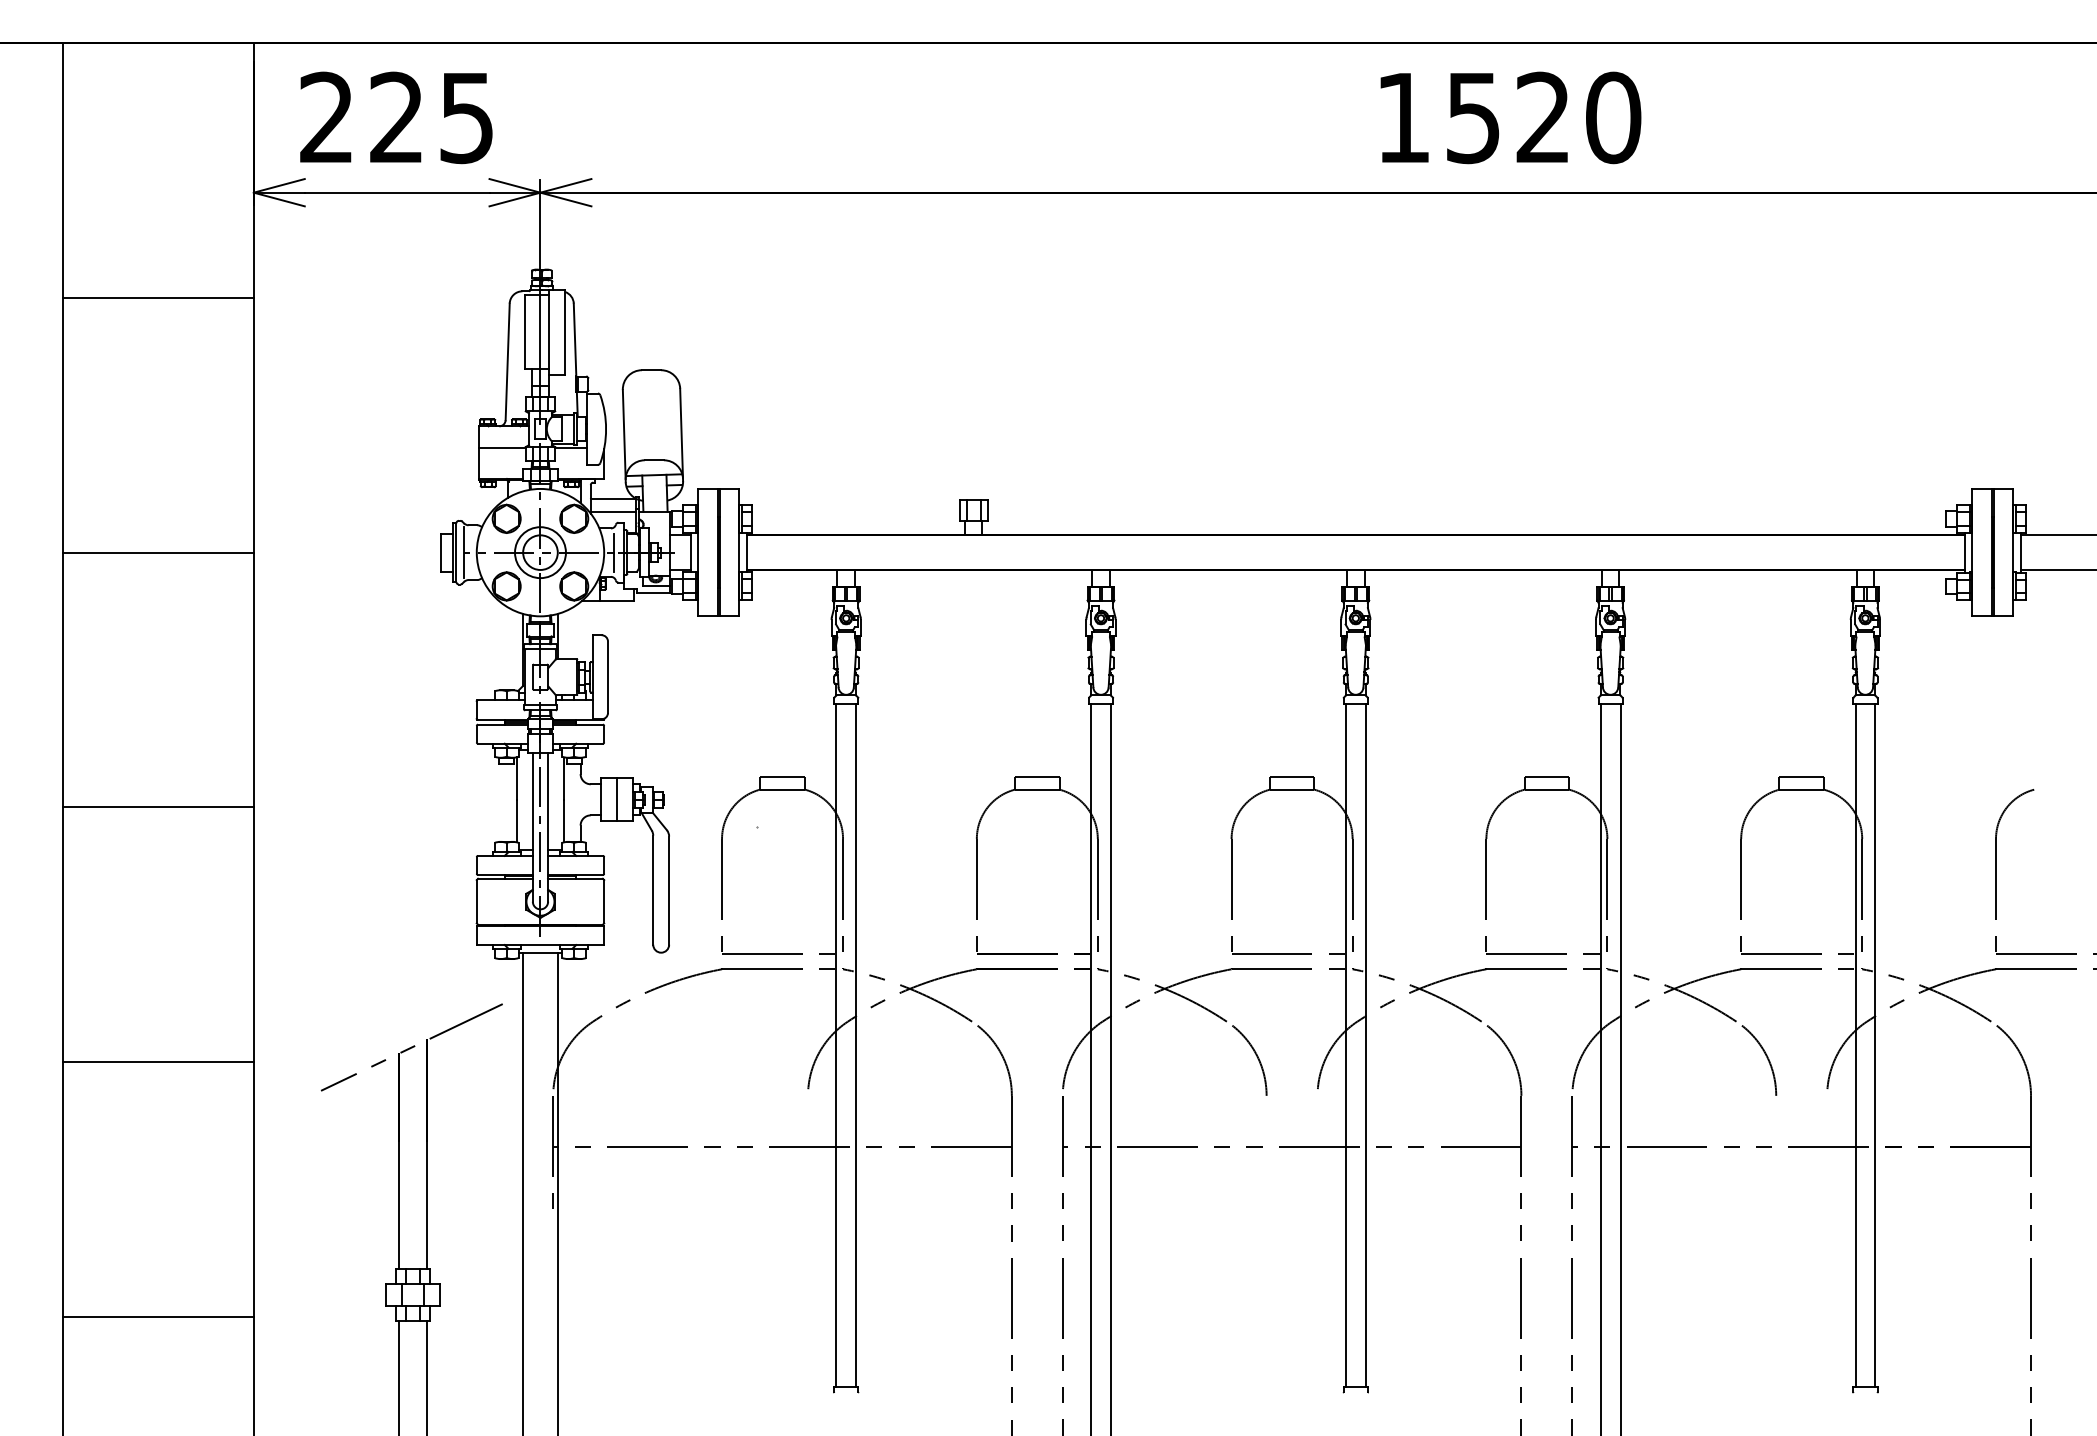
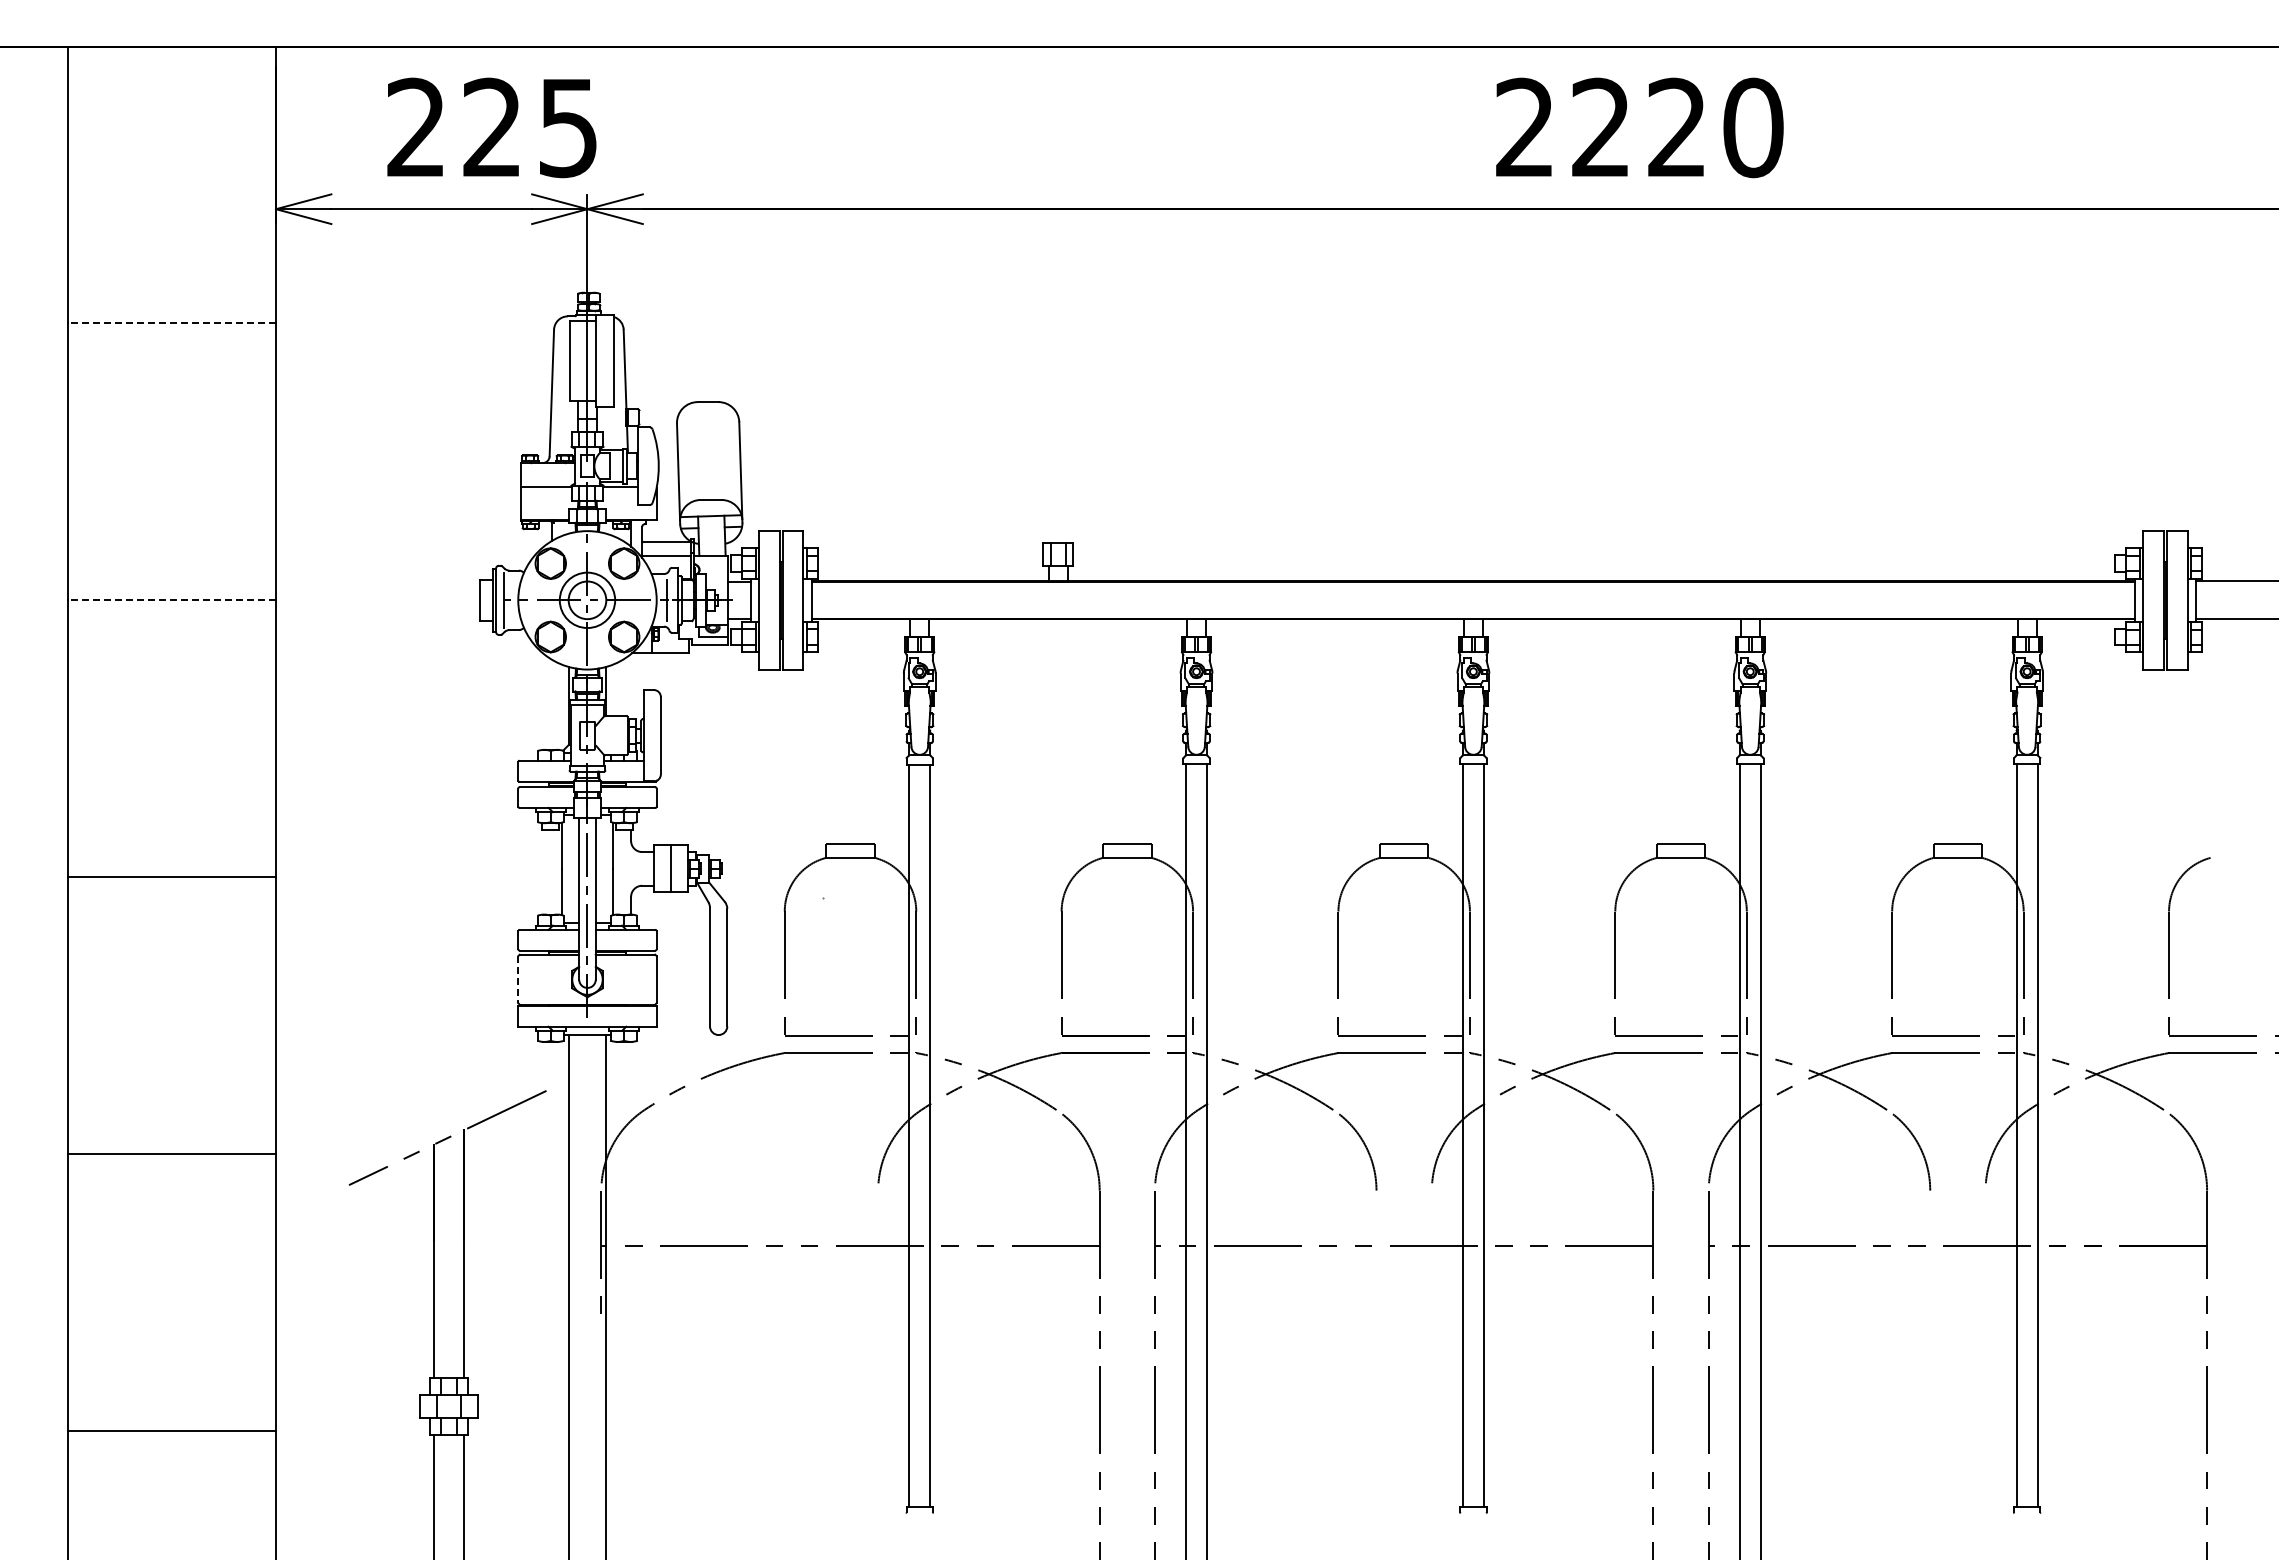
text: (396, 117) -> (491, 127), moved
text: (1437, 117) -> (1562, 127), 1520 -> 2220
line: (158, 297) -> (172, 323), solid -> dashed
line: (158, 552) -> (172, 600), solid -> dashed
line: (476, 901) -> (518, 979), solid -> dashed

